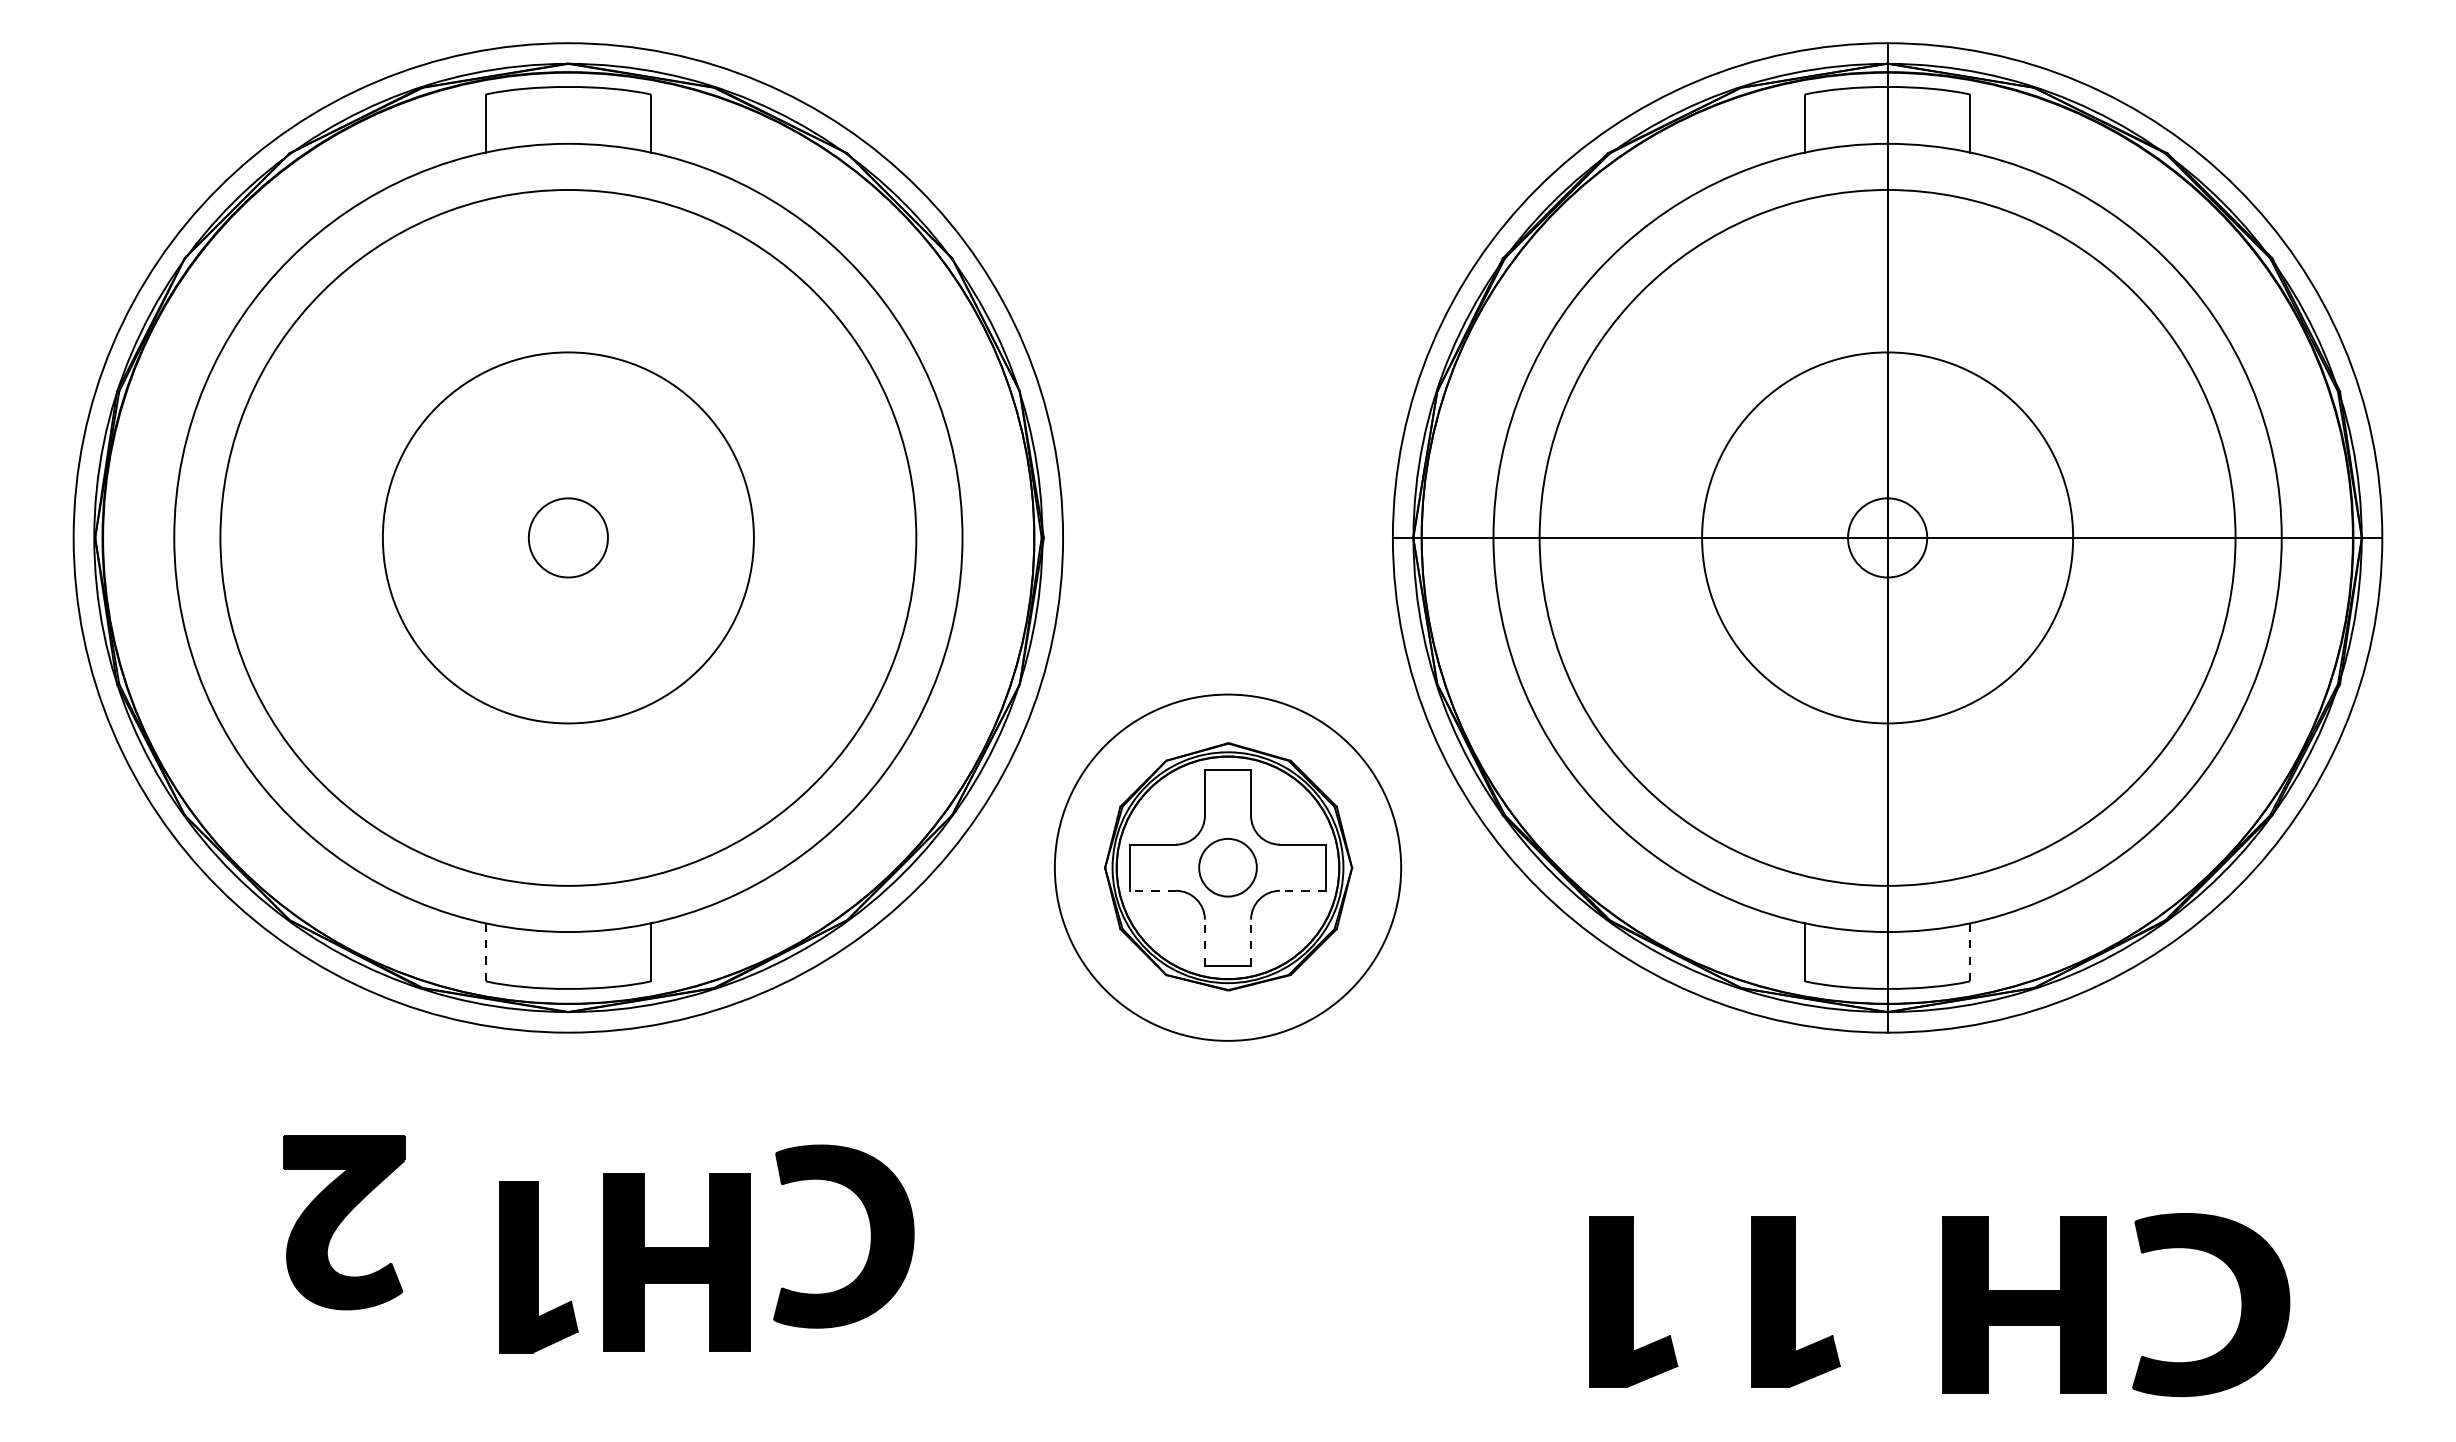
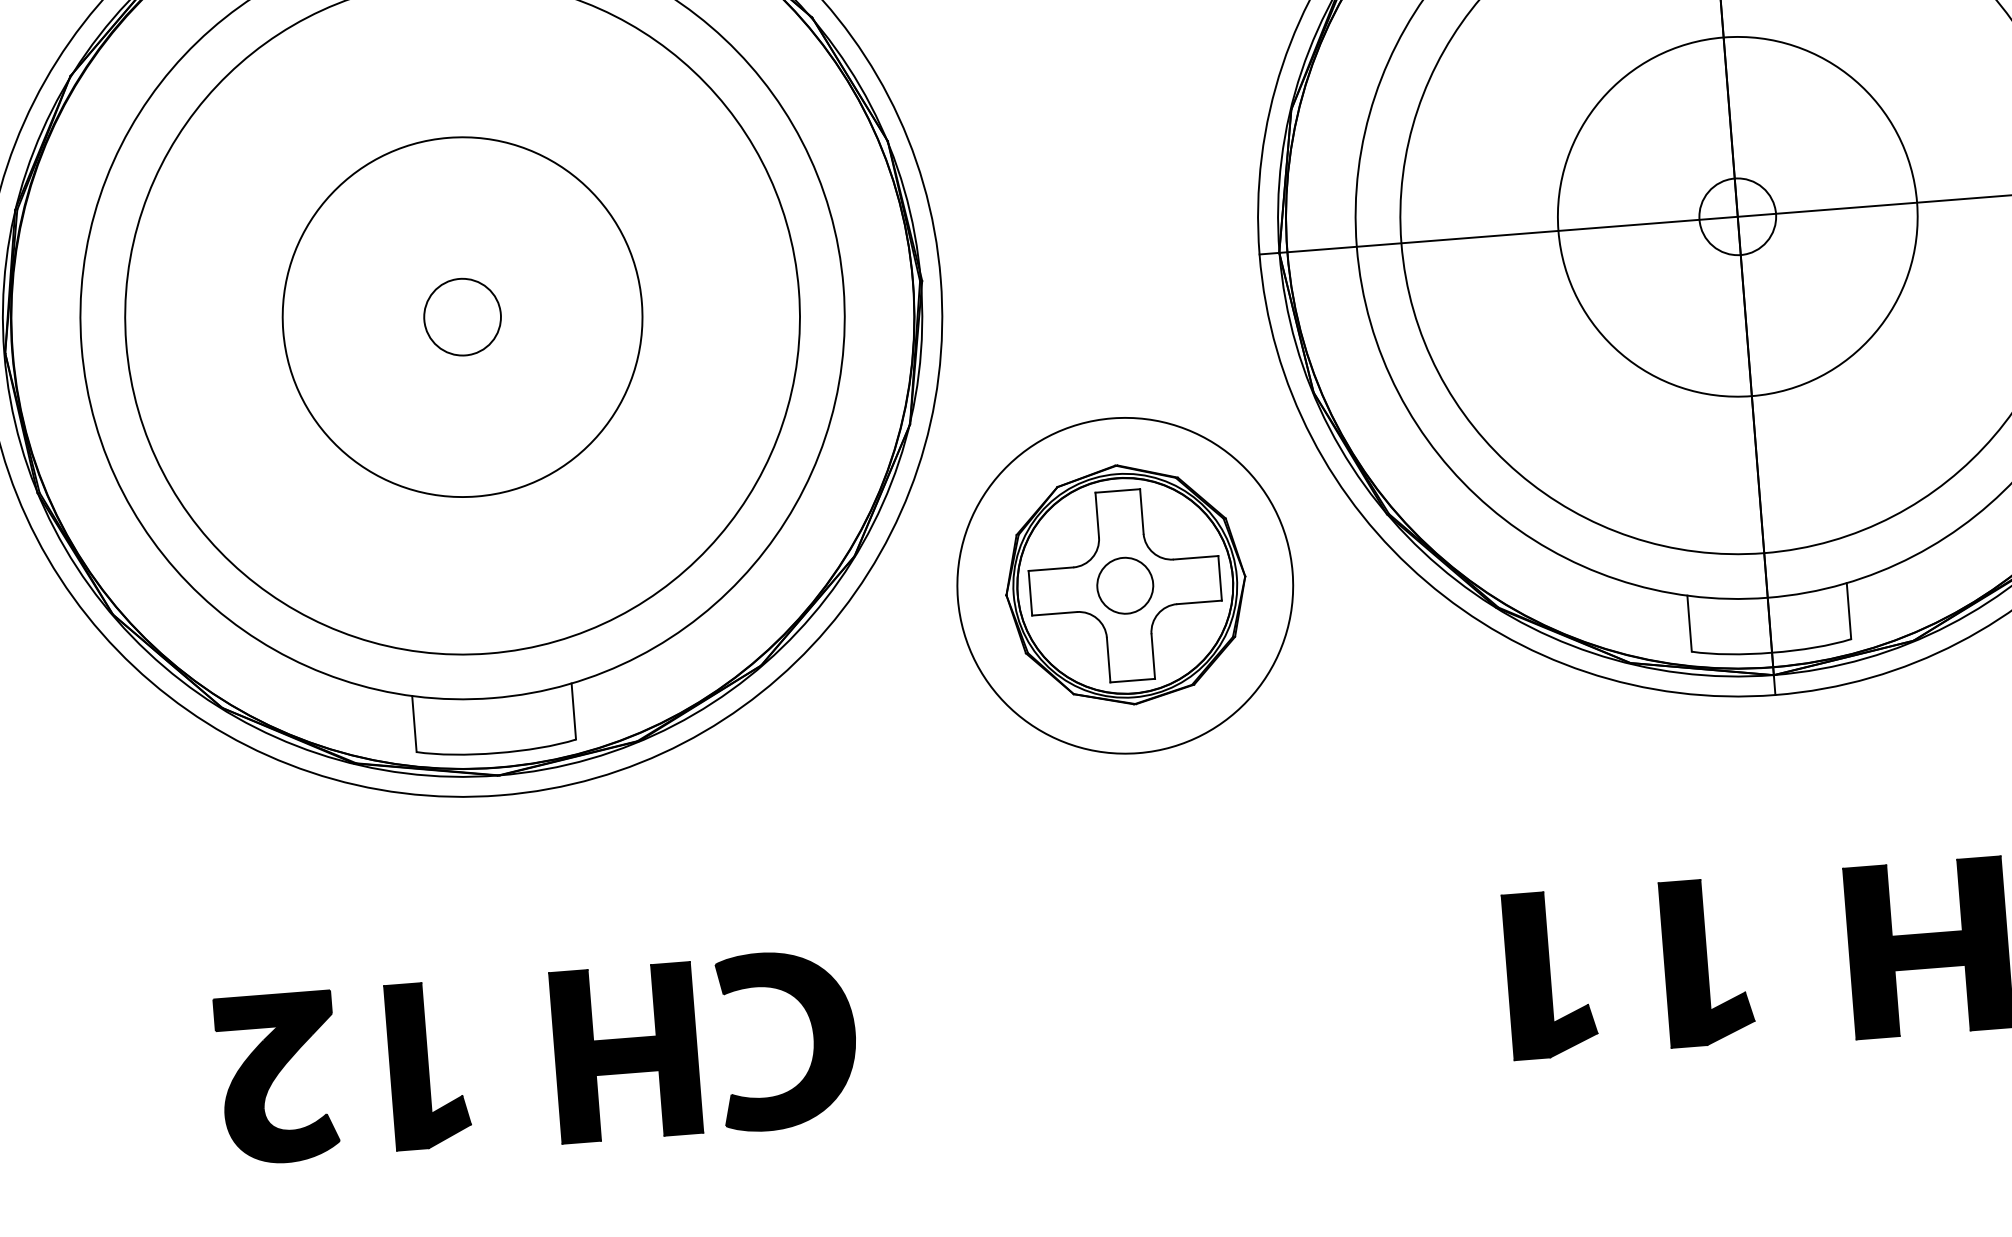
line: (1152, 890) -> (1054, 613), dashed -> solid
line: (1302, 890) -> (1199, 602), dashed -> solid
line: (1204, 942) -> (1108, 659), dashed -> solid
line: (1251, 942) -> (1153, 656), dashed -> solid
line: (1970, 951) -> (1849, 610), dashed -> solid
line: (485, 952) -> (414, 724), dashed -> solid
part: (344, 1222) -> (278, 1078), moved
part: (870, 1236) -> (813, 1038), moved
part: (676, 1262) -> (625, 1052), moved
part: (538, 1267) -> (428, 1065), moved

